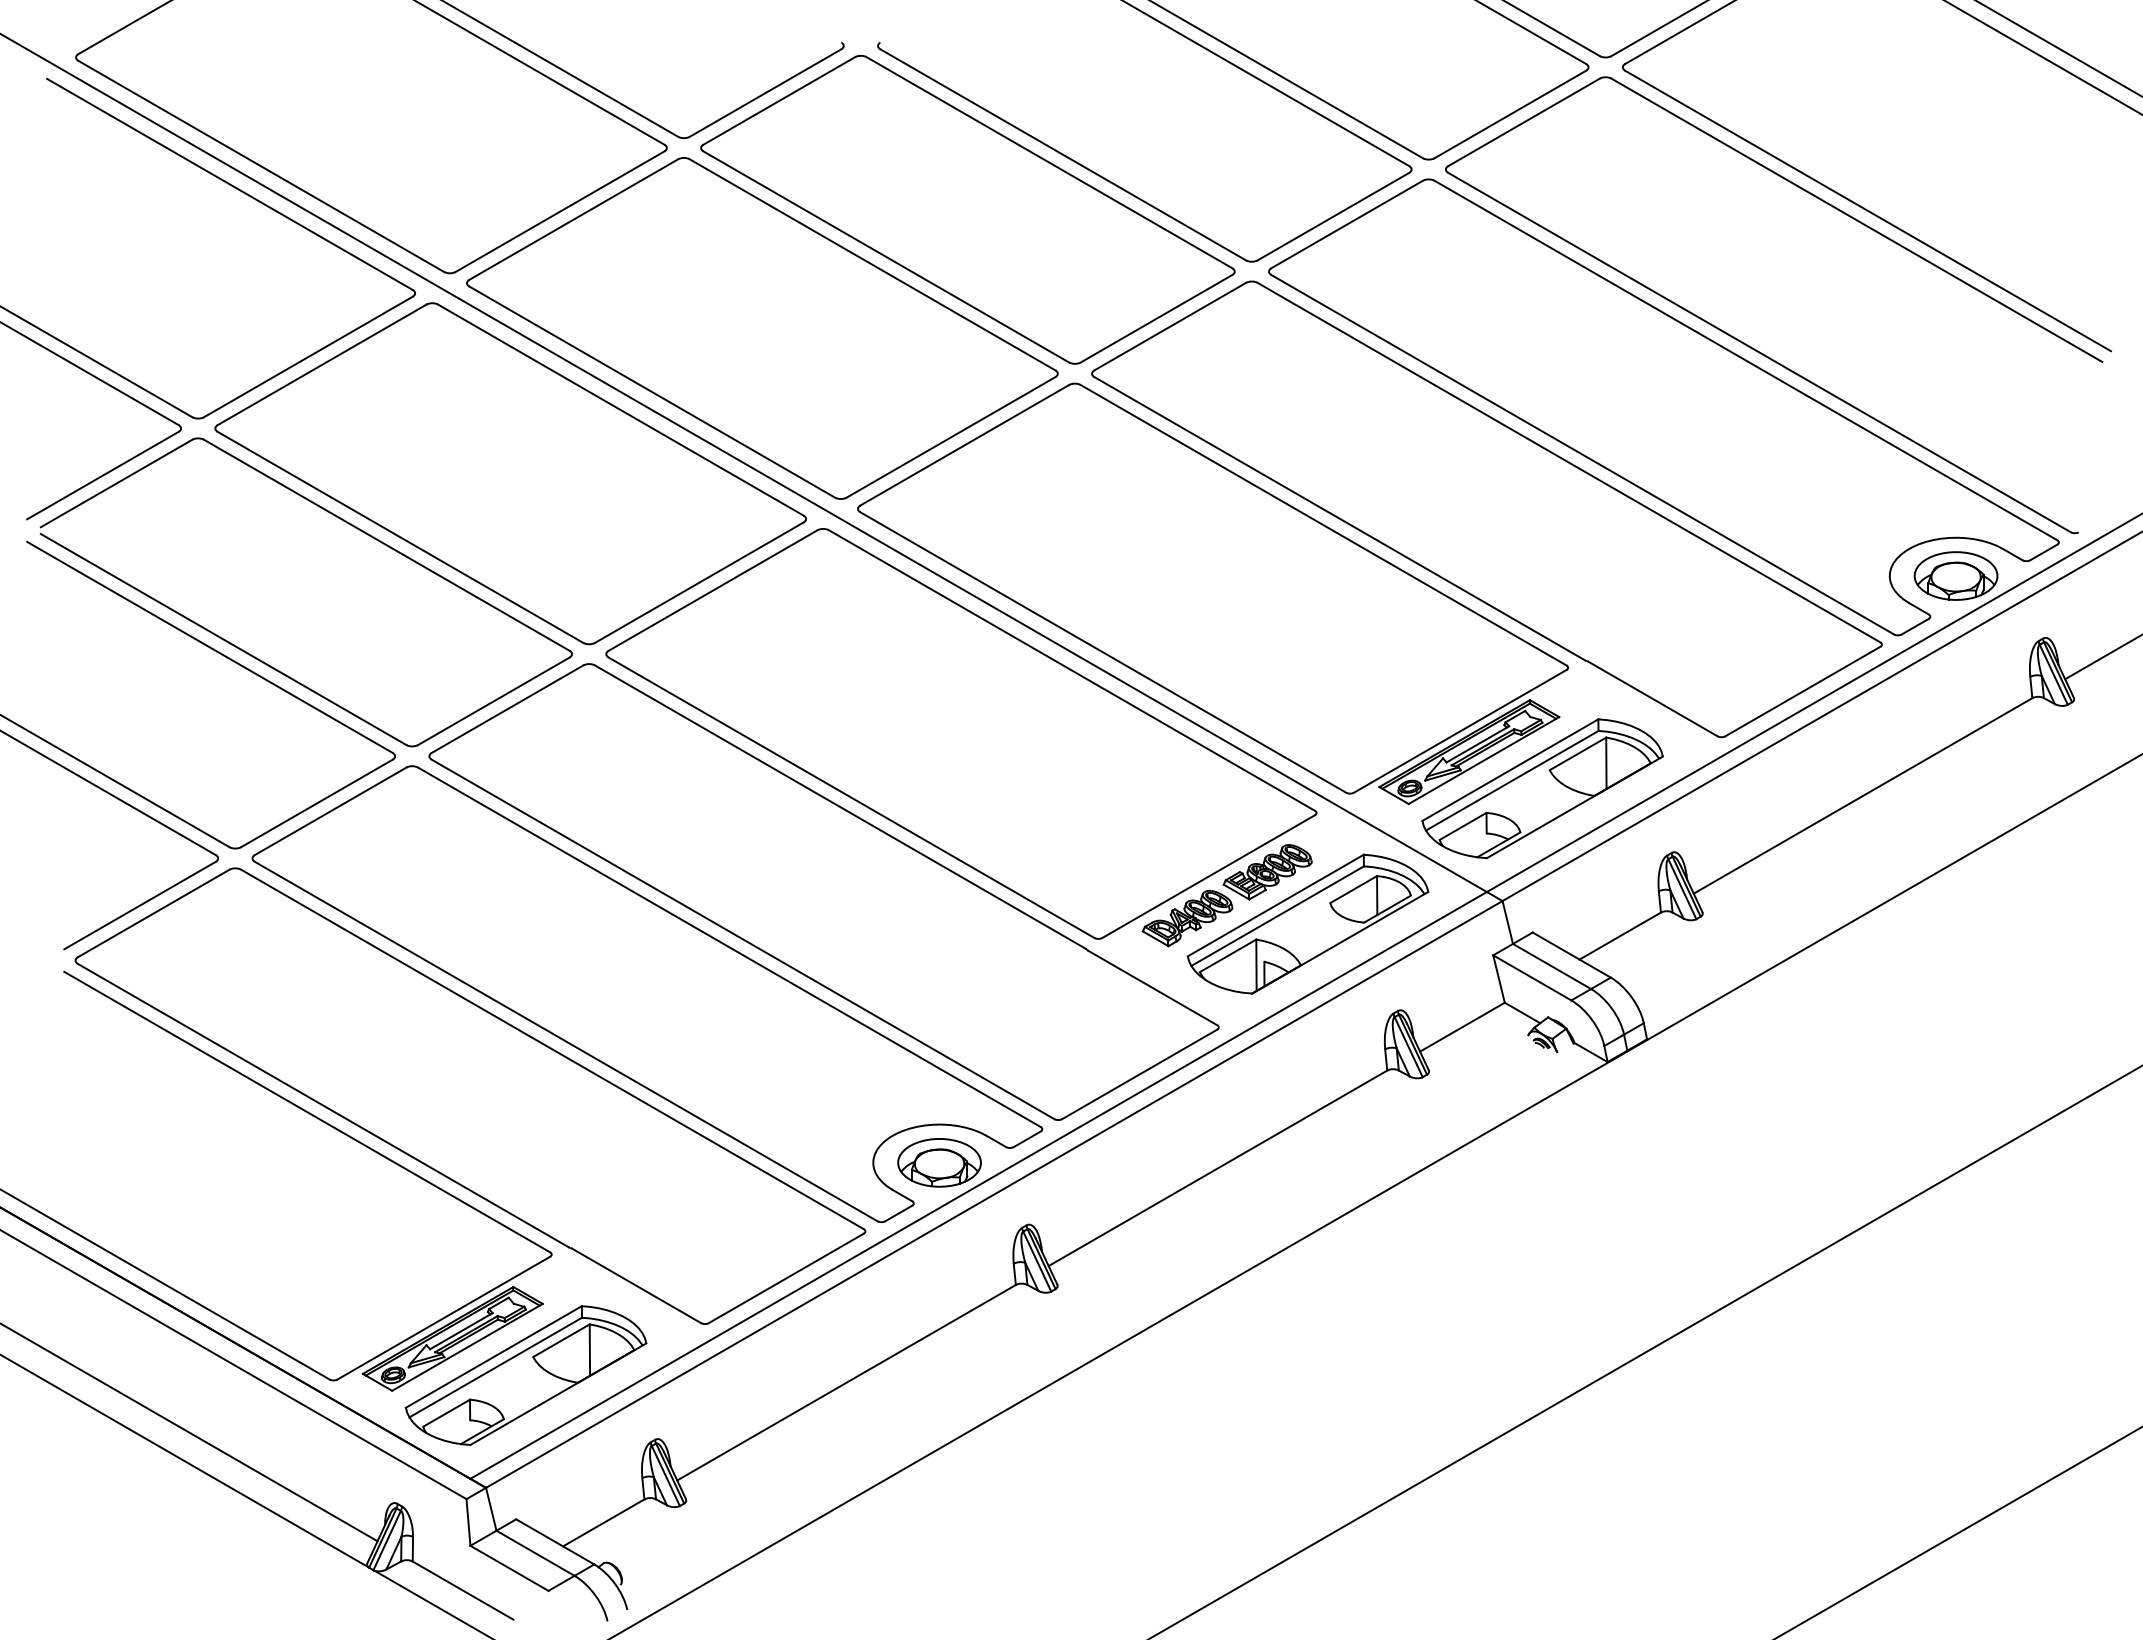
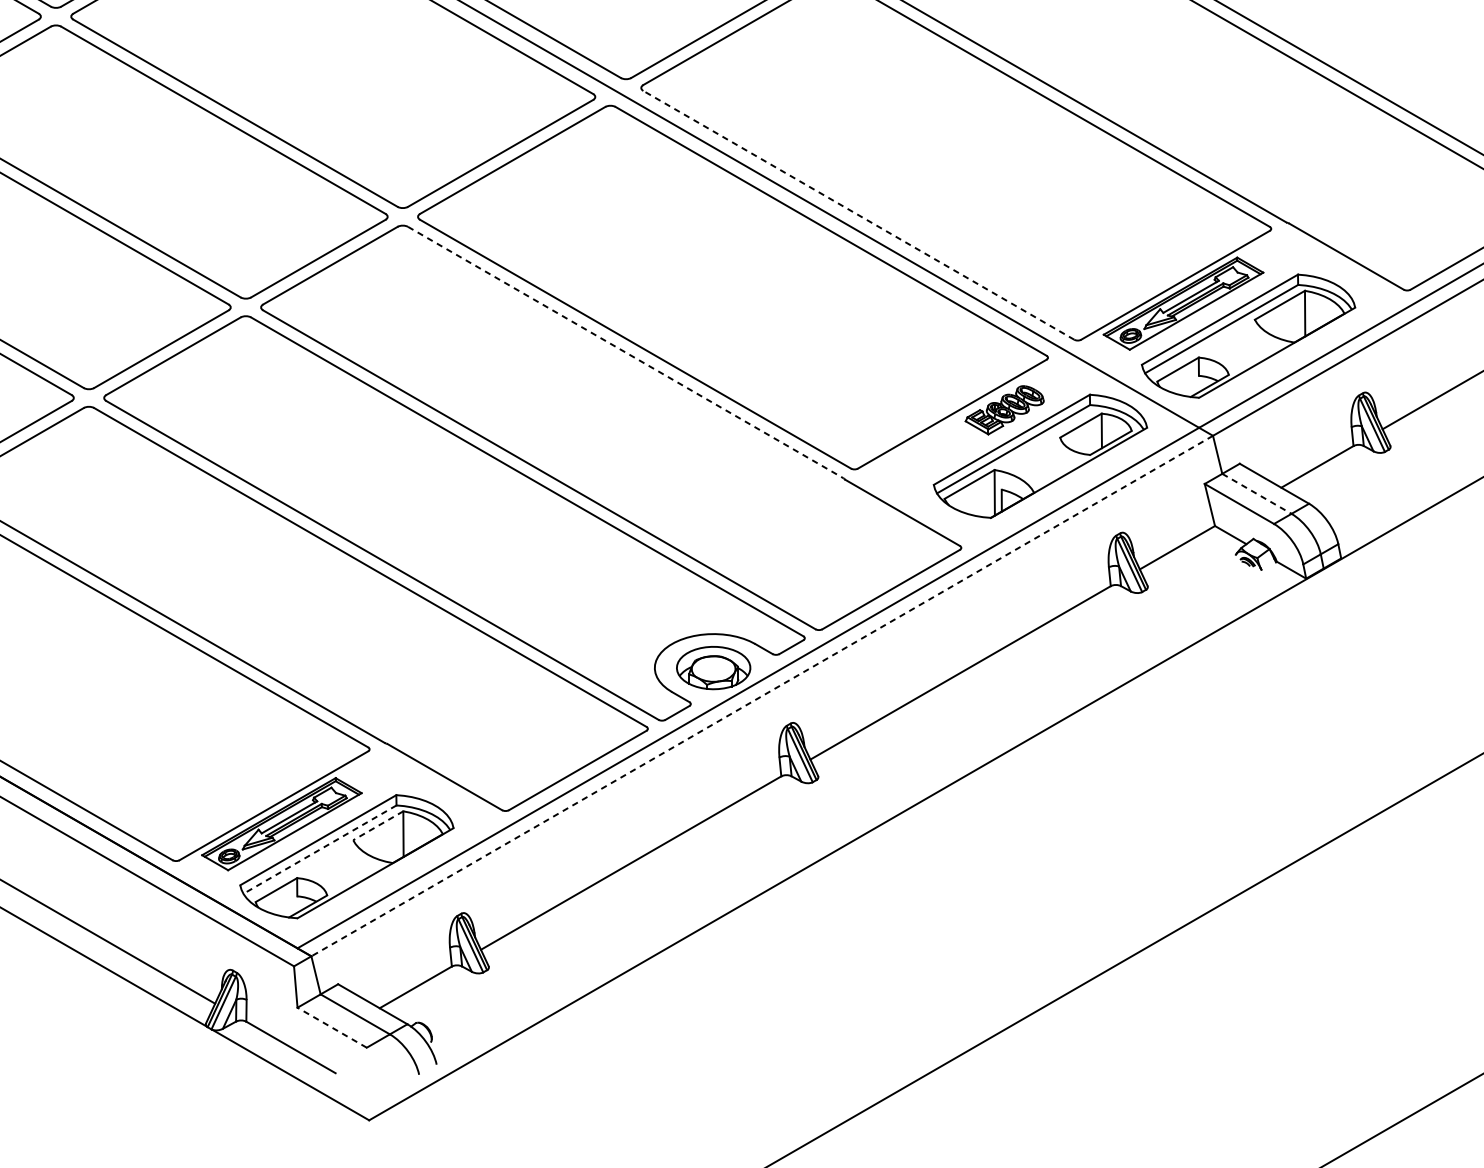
line: (1103, 652) -> (859, 215), solid -> dashed
line: (840, 807) -> (625, 352), solid -> dashed
part: (1187, 918) -> (933, 451), removed
line: (1552, 966) -> (1257, 493), solid -> dashed
line: (994, 1194) -> (762, 696), solid -> dashed
line: (561, 1340) -> (378, 825), solid -> dashed
line: (495, 1367) -> (319, 849), solid -> dashed
line: (509, 1568) -> (332, 1027), solid -> dashed

